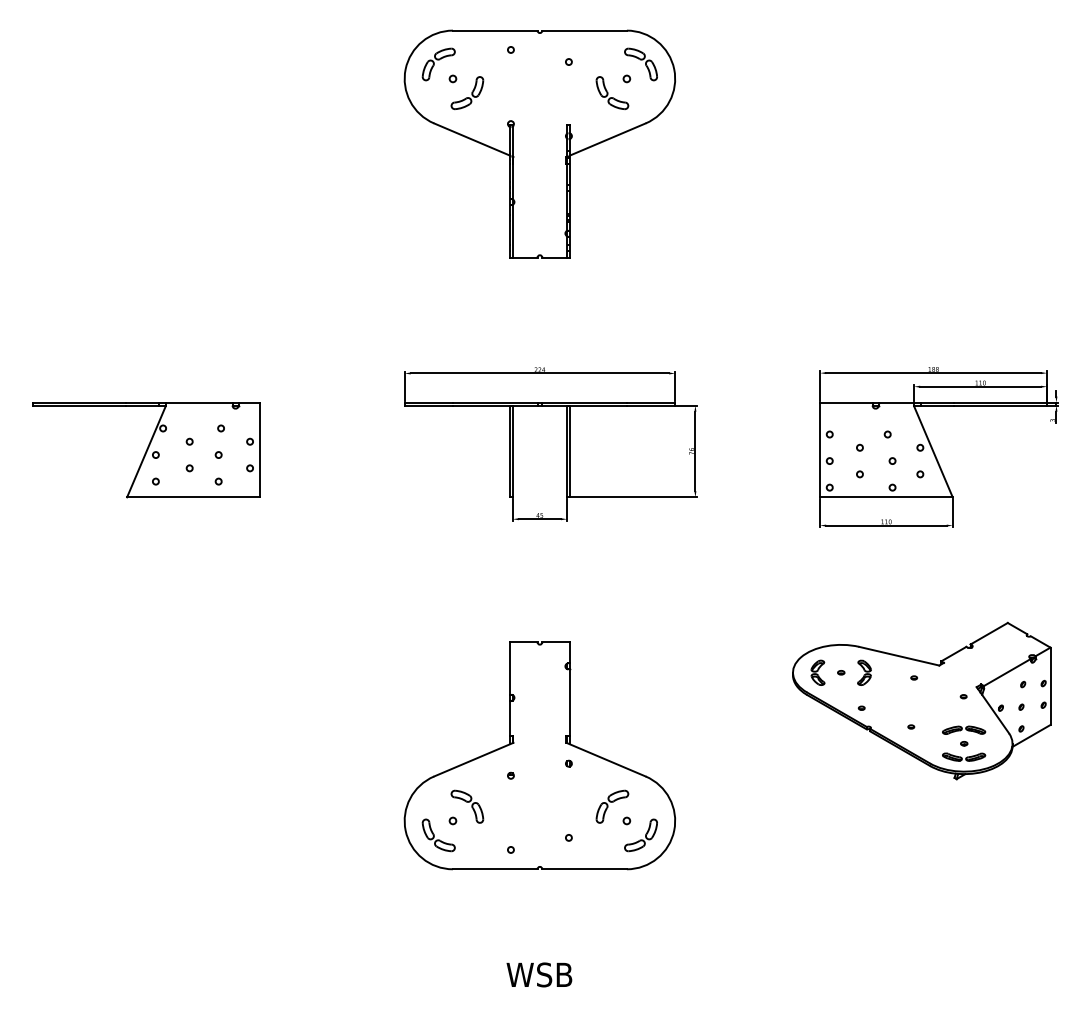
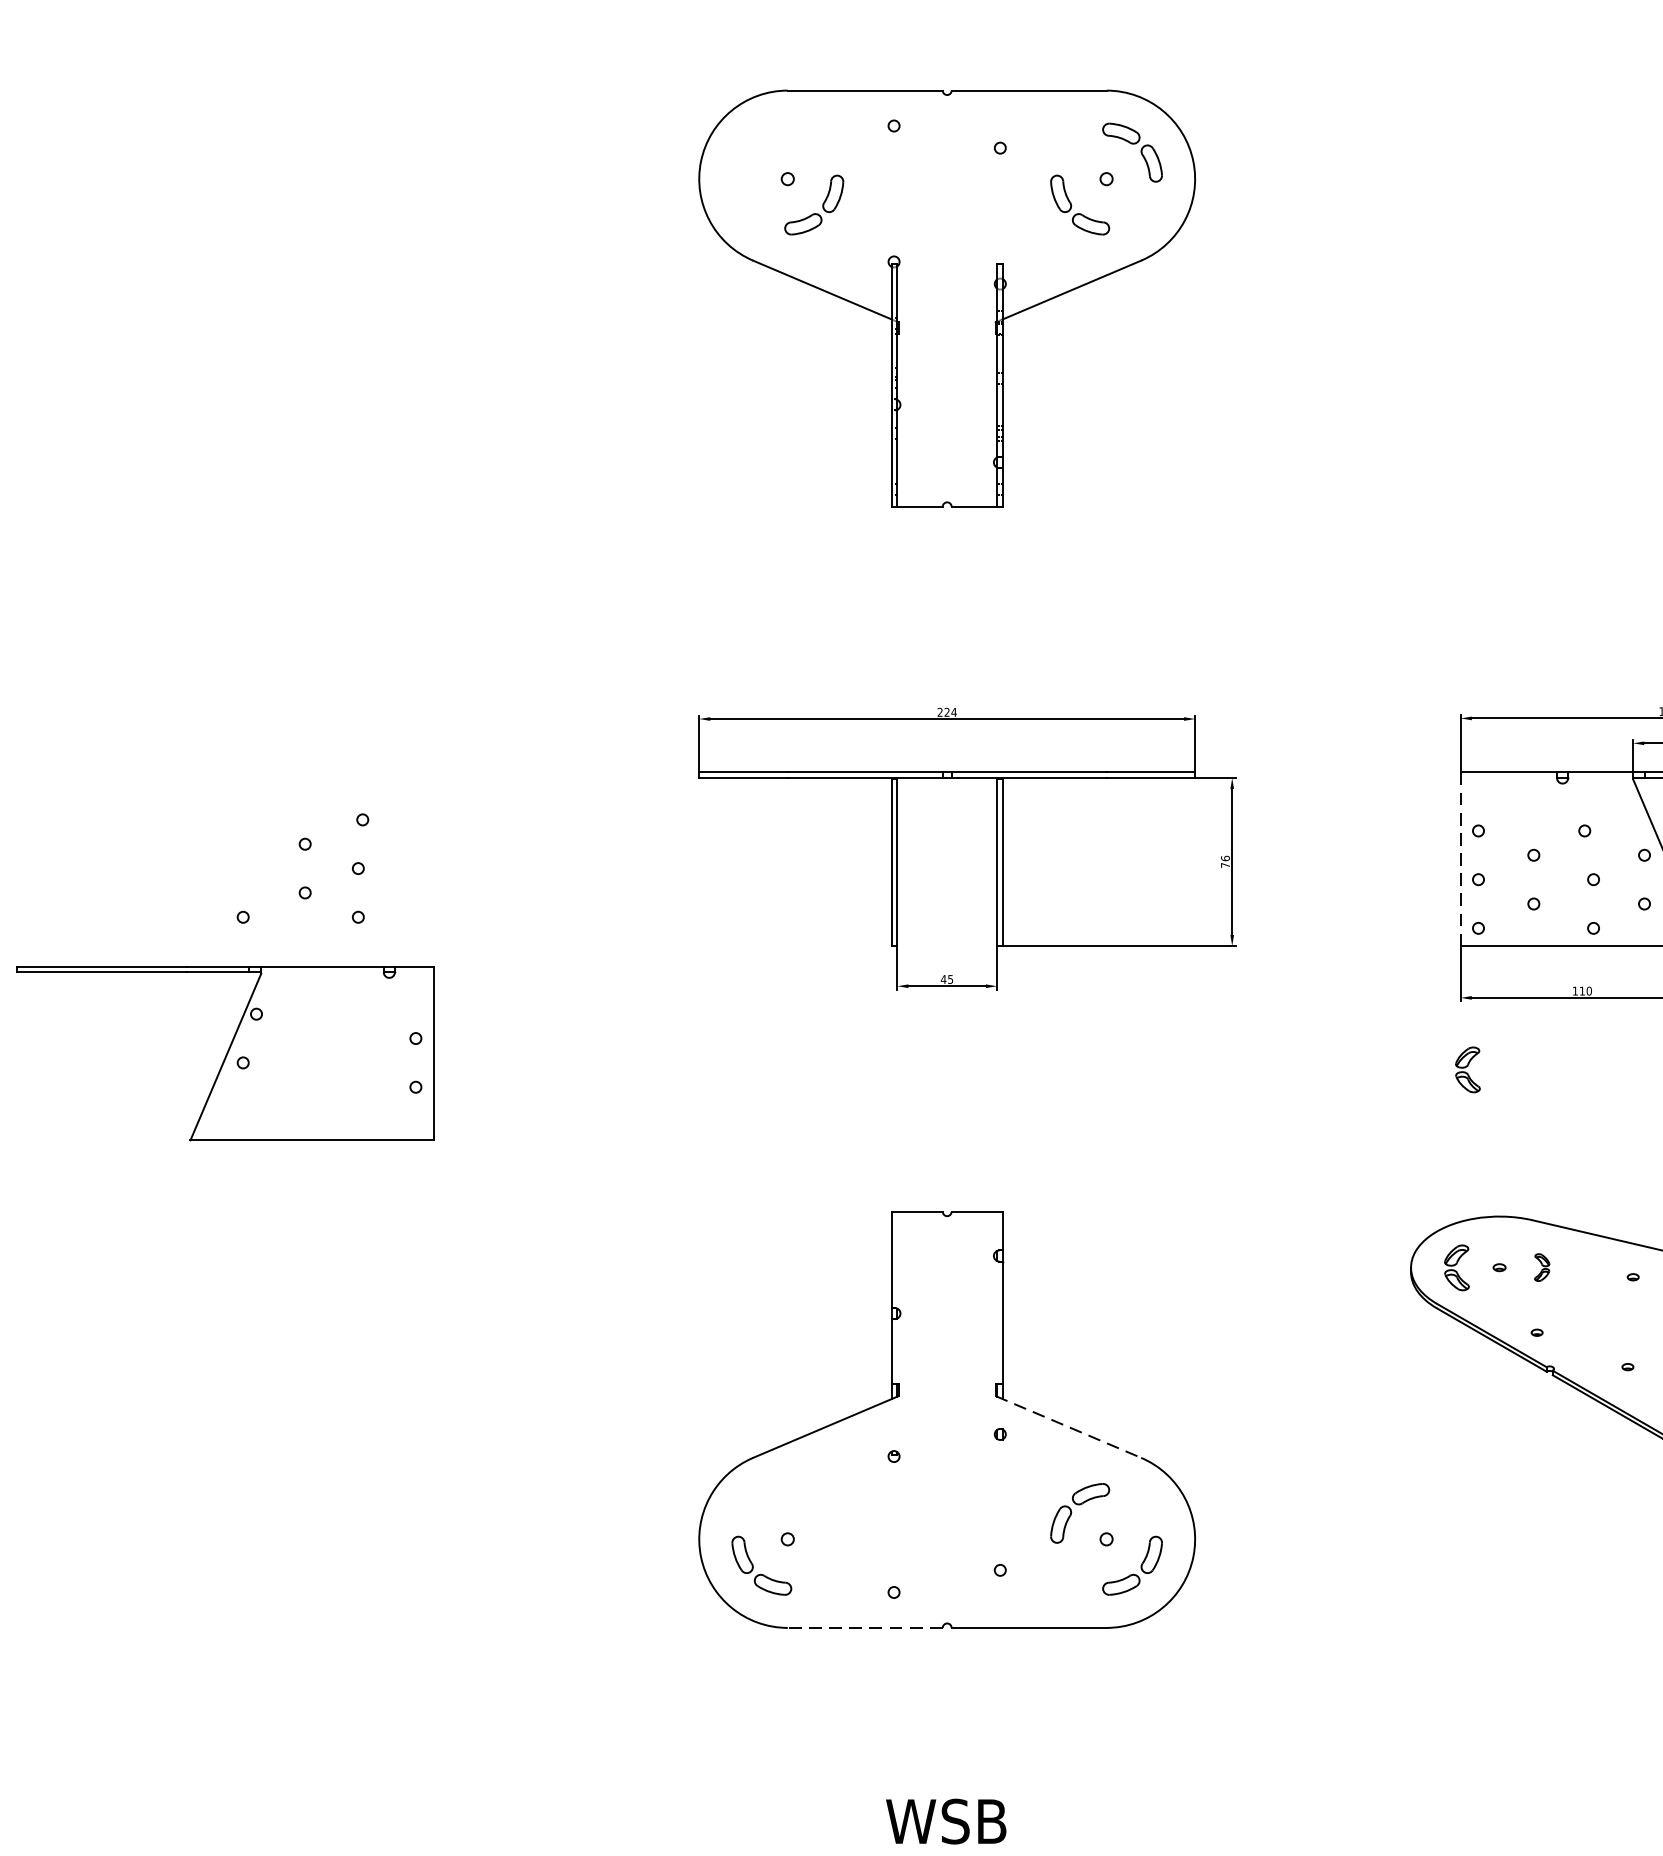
part: (438, 64) -> (761, 152), removed
part: (146, 450) -> (225, 1054), moved
line: (820, 450) -> (1461, 860), solid -> dashed
part: (823, 564) -> (1466, 1069), added
part: (864, 672) -> (1542, 1267), size x0.6
line: (606, 759) -> (1069, 1426), solid -> dashed
part: (467, 806) -> (814, 1512), removed
line: (494, 869) -> (863, 1628), solid -> dashed

